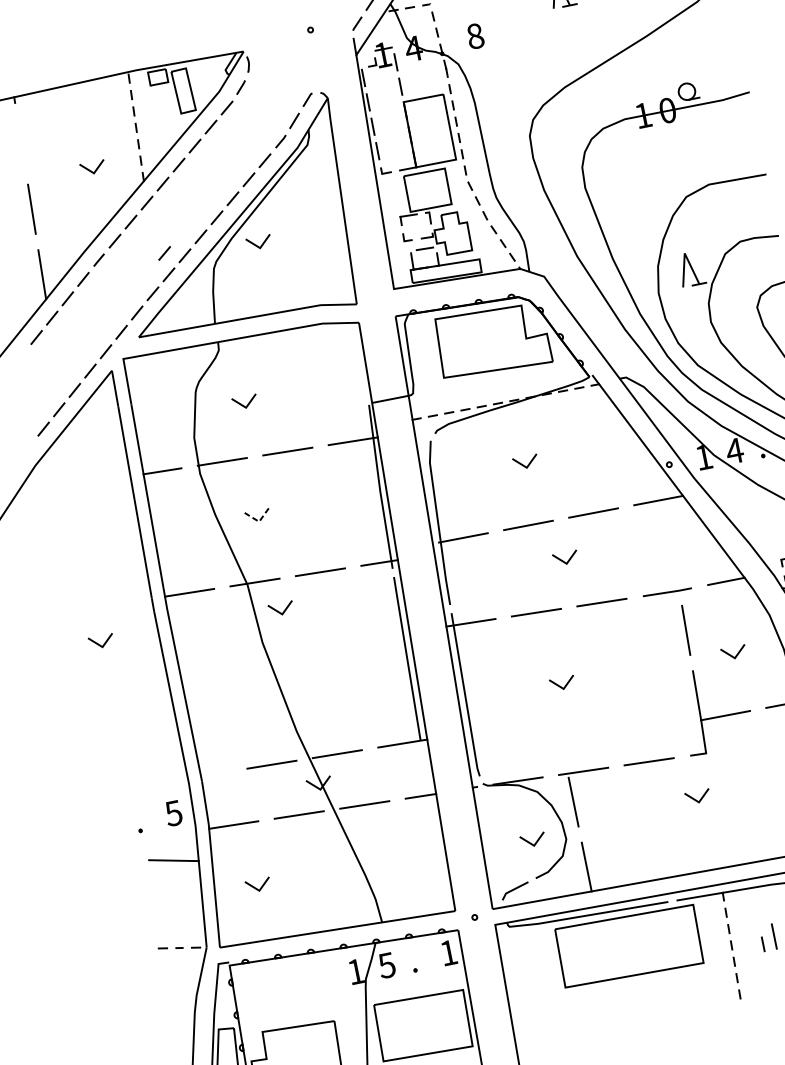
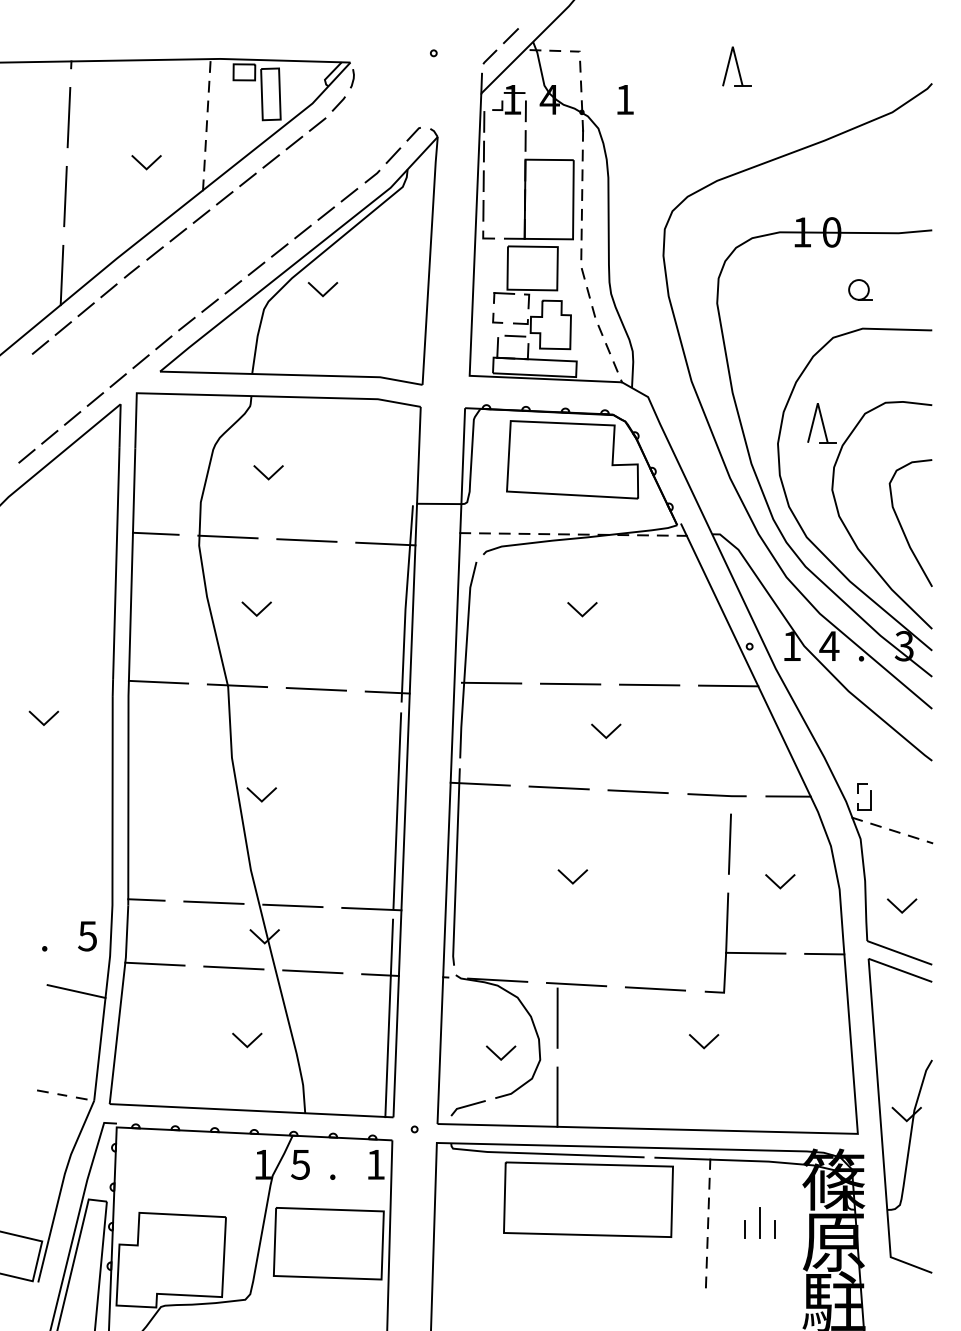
text: (475, 36) -> (624, 99), 8 -> 1
part: (688, 91) -> (860, 289), moved
line: (21, 143) -> (68, 117), added
line: (164, 253) -> (209, 279), removed
line: (258, 521) -> (256, 615), dashed -> solid
line: (280, 612) -> (260, 798), moved
line: (216, 773) -> (146, 899), added
line: (435, 830) -> (389, 1018), added
line: (261, 886) -> (250, 1042), moved

